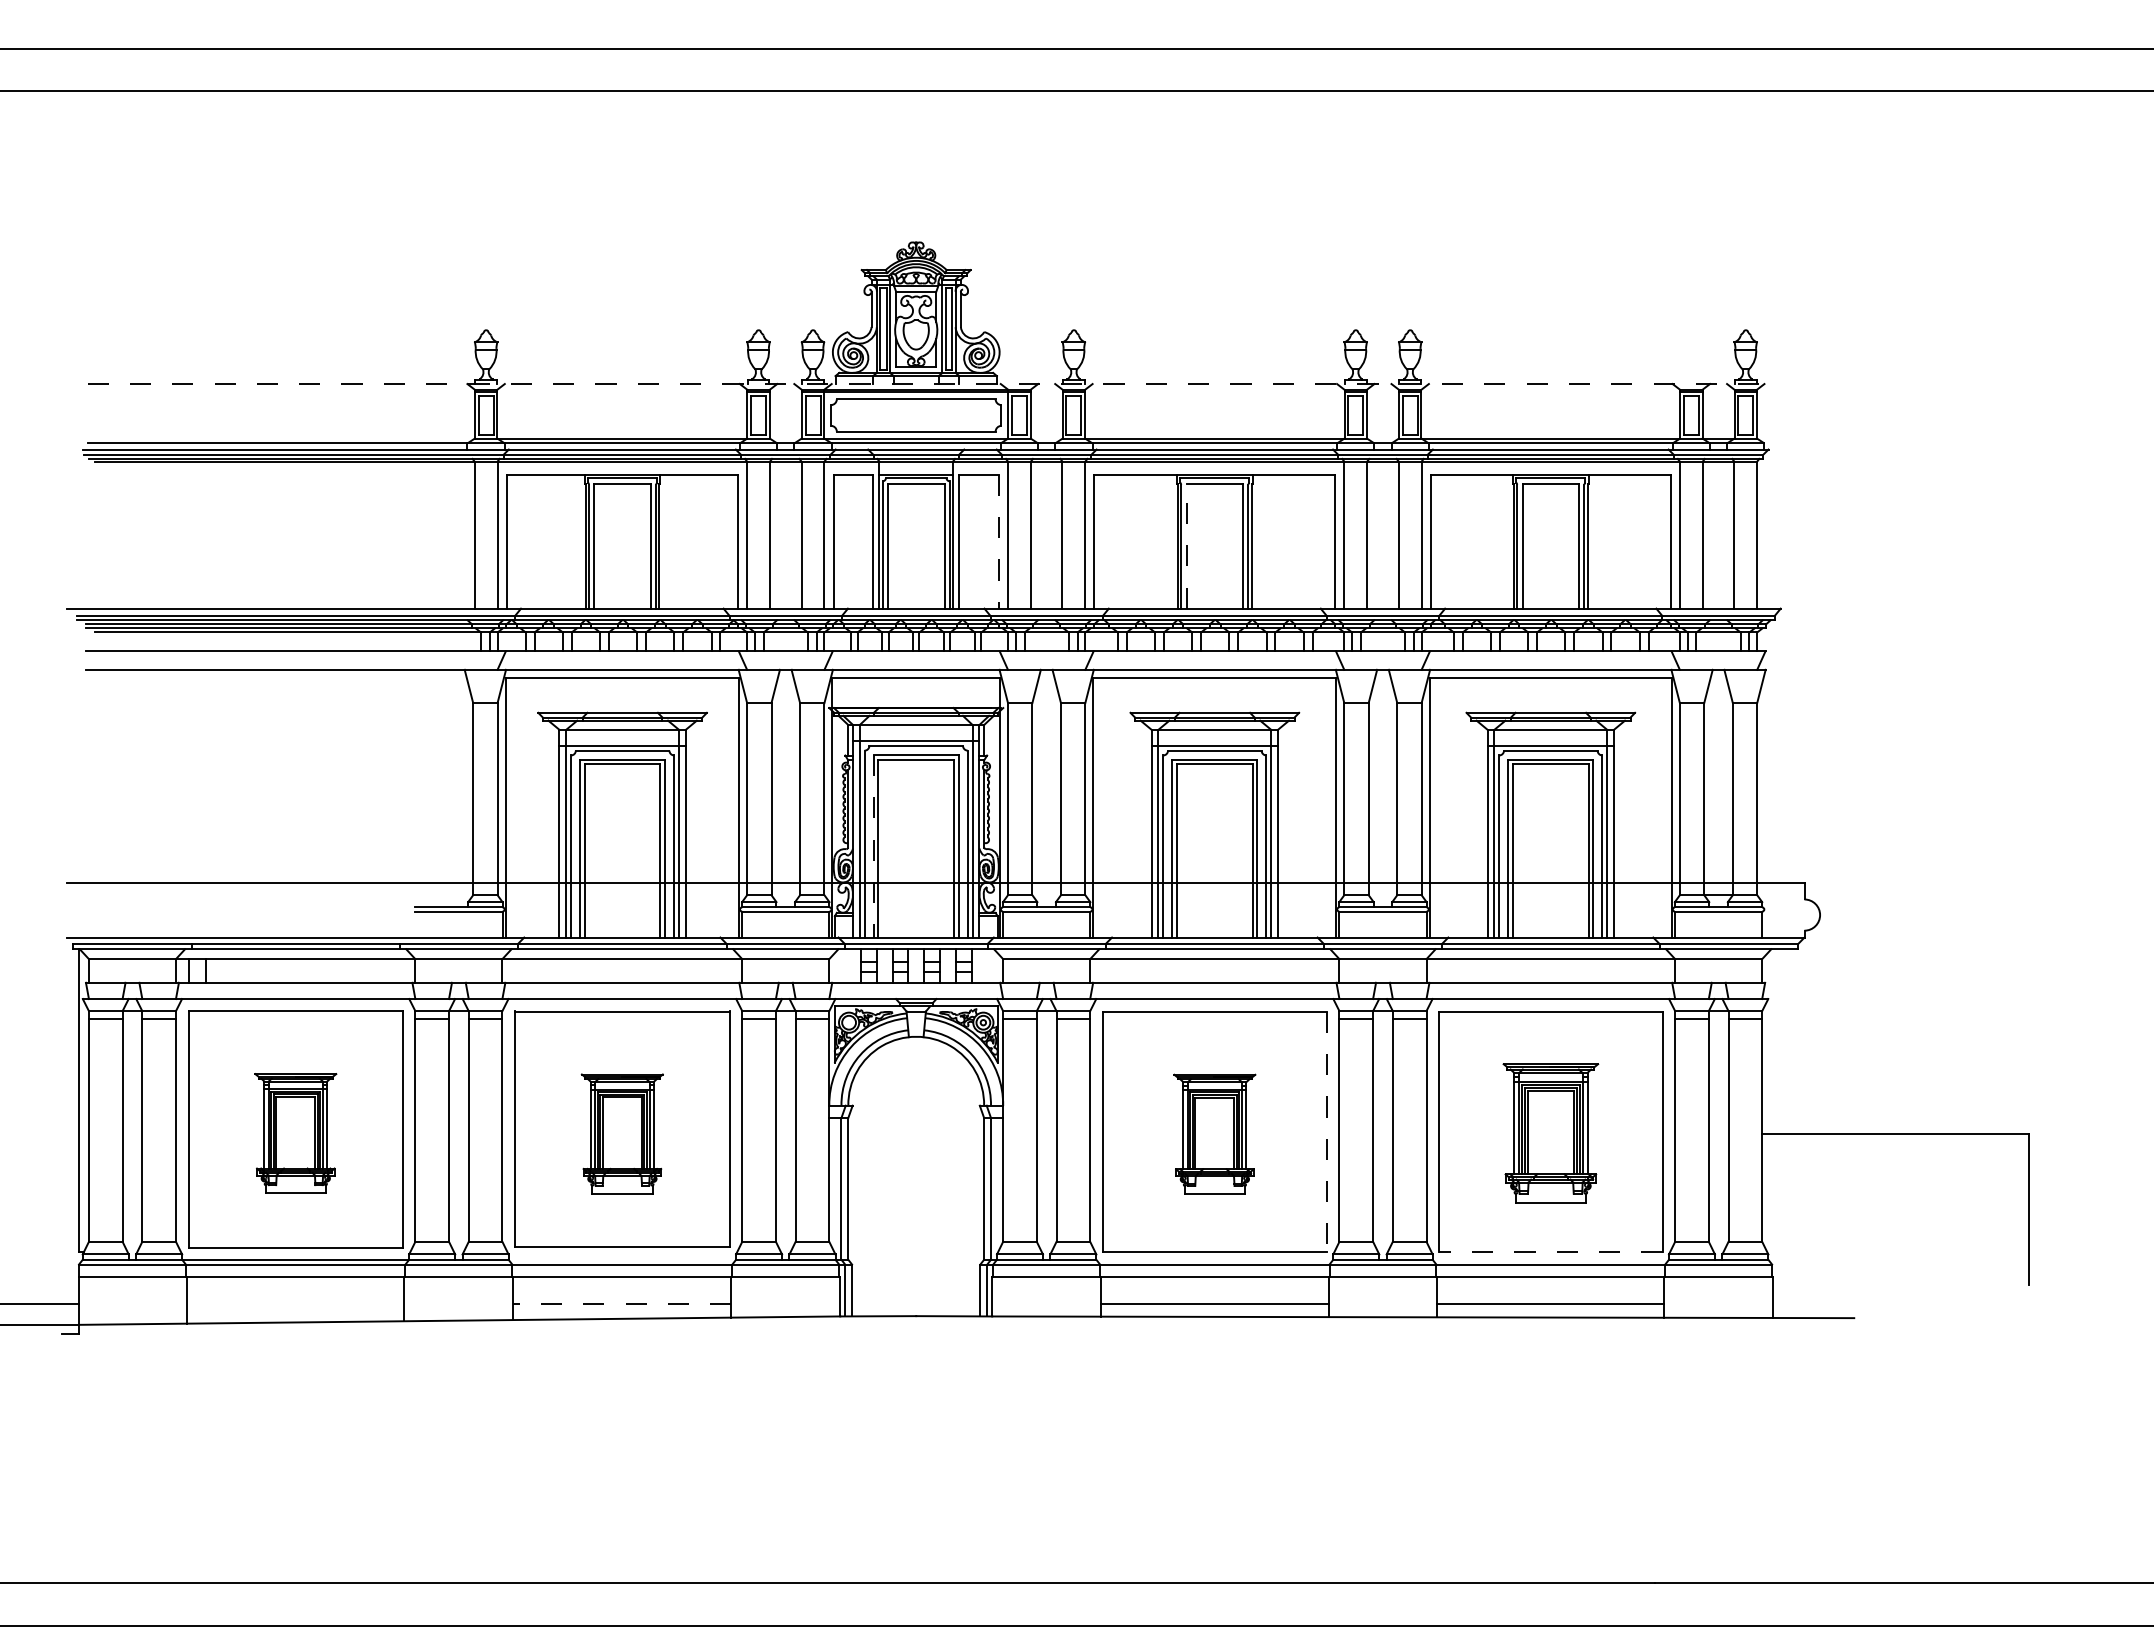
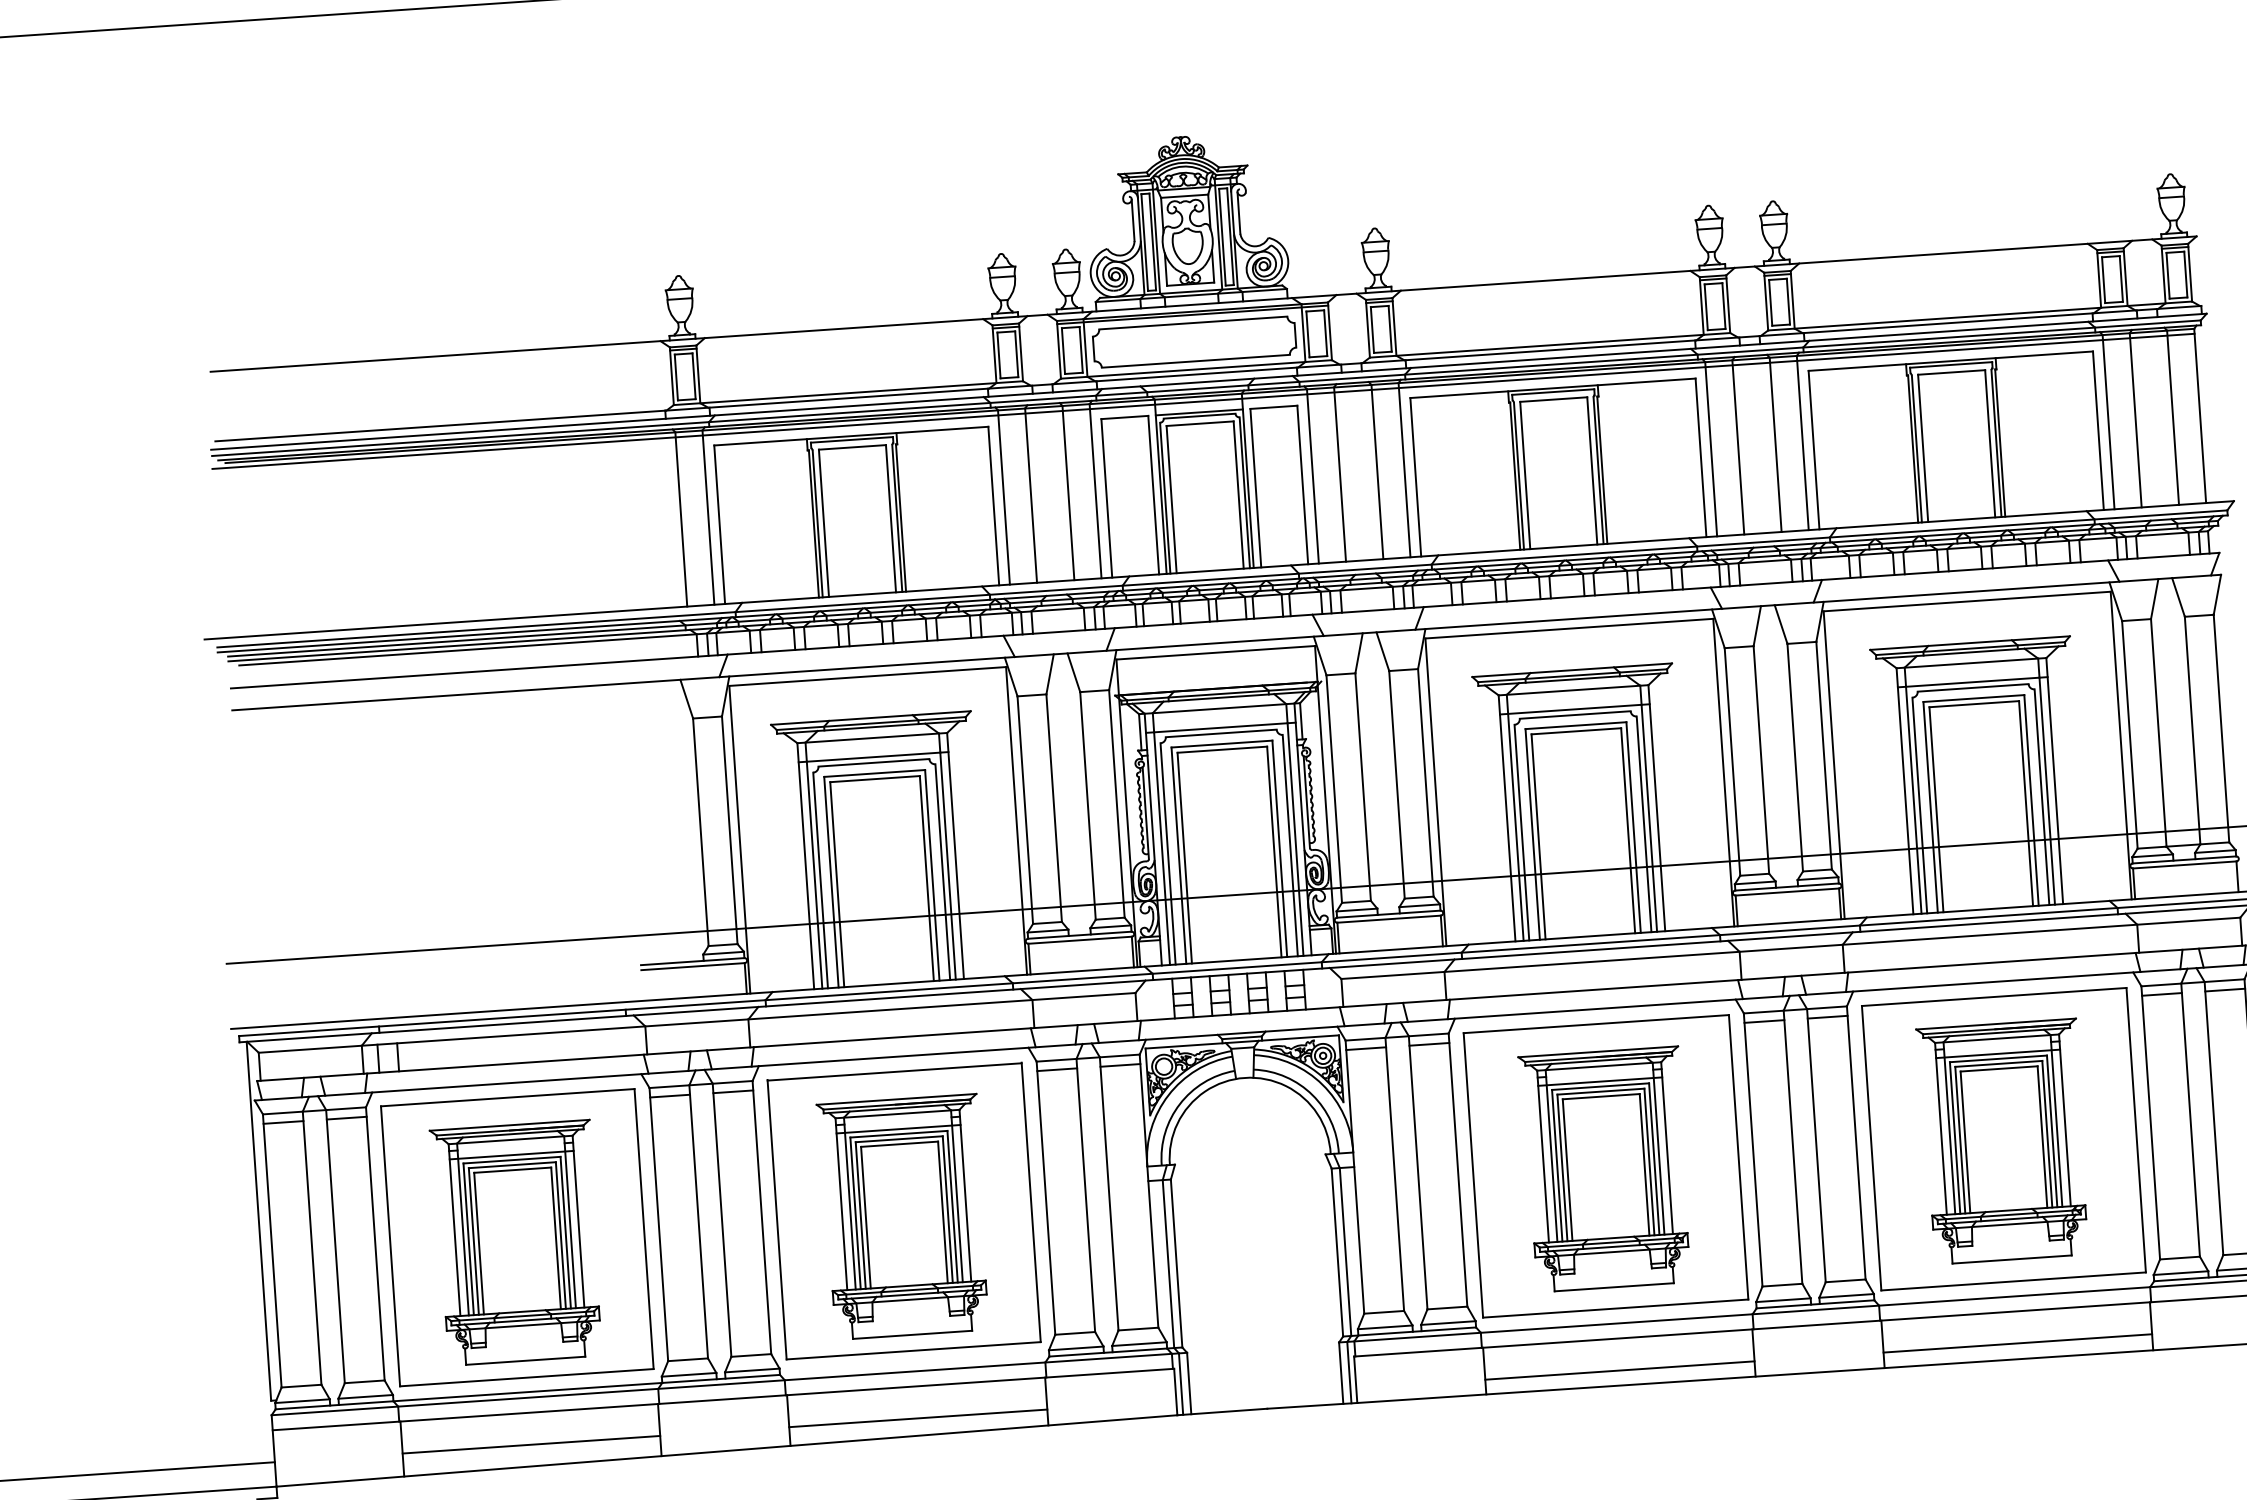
line: (926, 384) -> (1204, 304), dashed -> solid
line: (920, 465) -> (1203, 401), added
line: (998, 541) -> (1302, 484), dashed -> solid
line: (1186, 546) -> (1525, 475), dashed -> solid
line: (873, 846) -> (1178, 856), dashed -> solid
line: (1326, 1132) -> (1738, 1158), dashed -> solid
part: (295, 1133) -> (517, 1242), size x1.67
part: (622, 1133) -> (904, 1216), size x1.67
part: (1550, 1133) -> (2003, 1141), size x1.43
part: (1214, 1134) -> (1605, 1169), size x1.67
line: (1550, 1251) -> (2013, 1280), dashed -> solid
line: (295, 1304) -> (531, 1445), added
line: (622, 1304) -> (918, 1418), dashed -> solid

